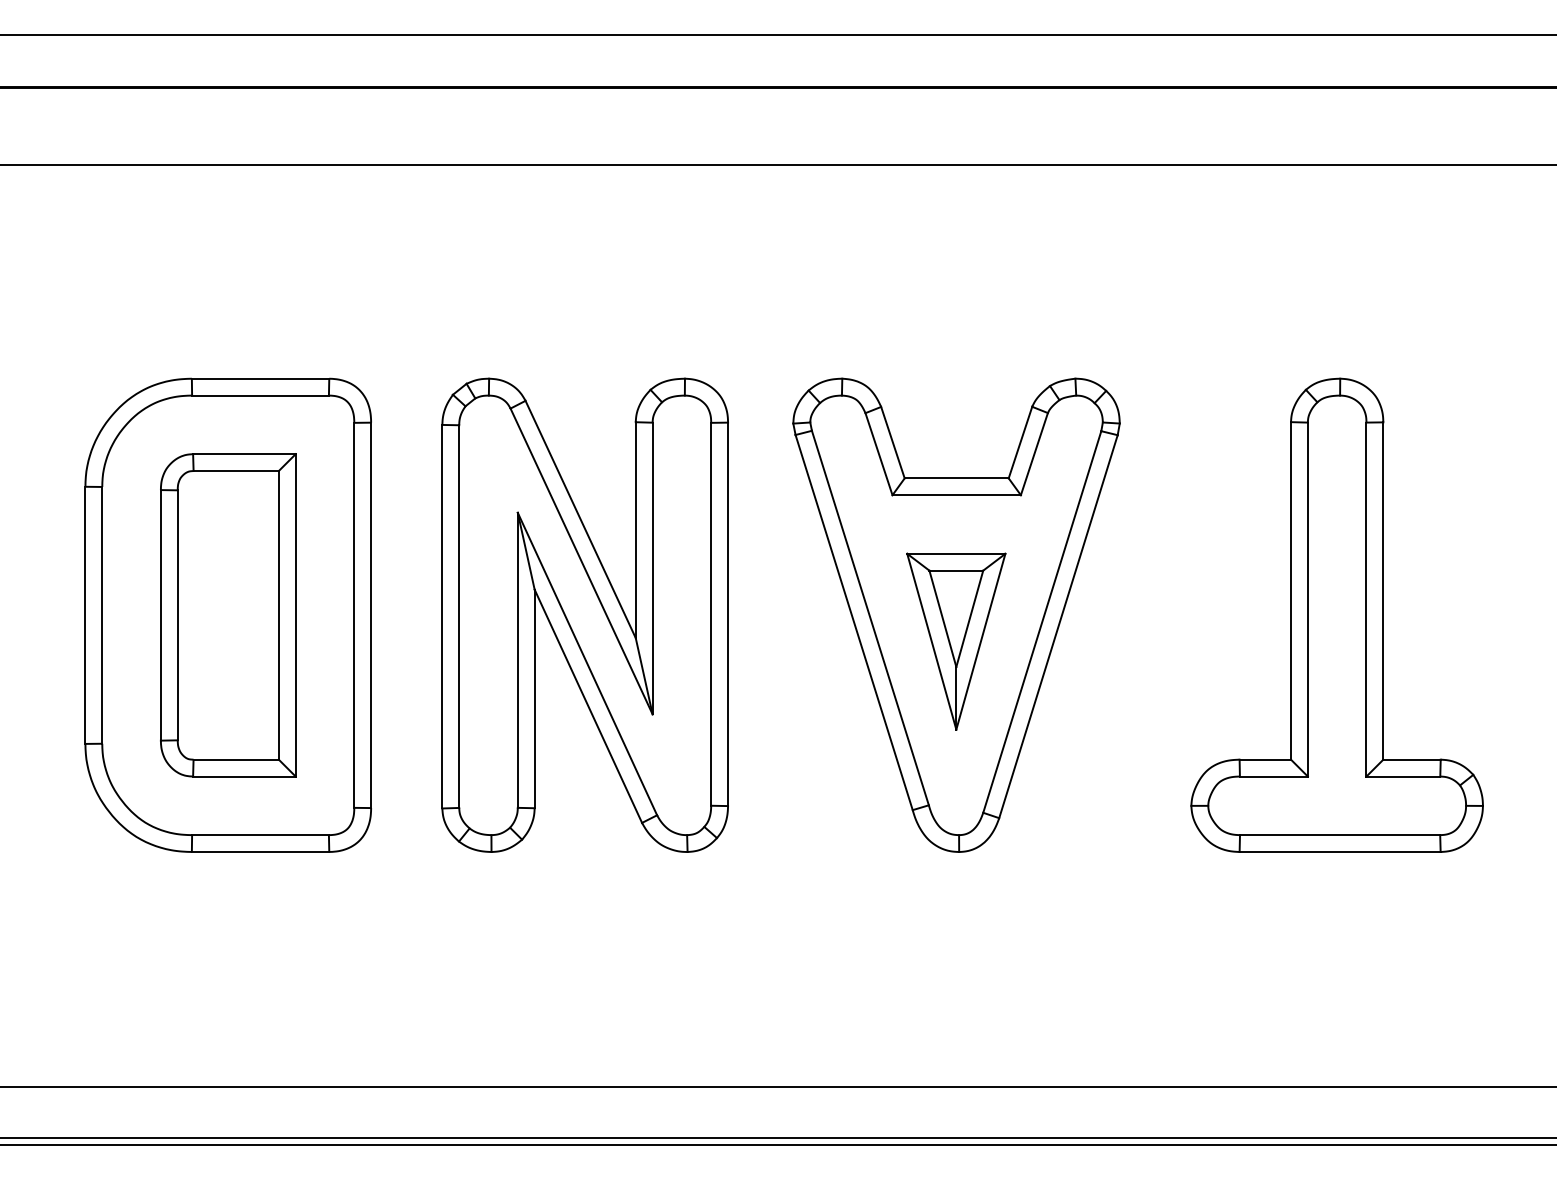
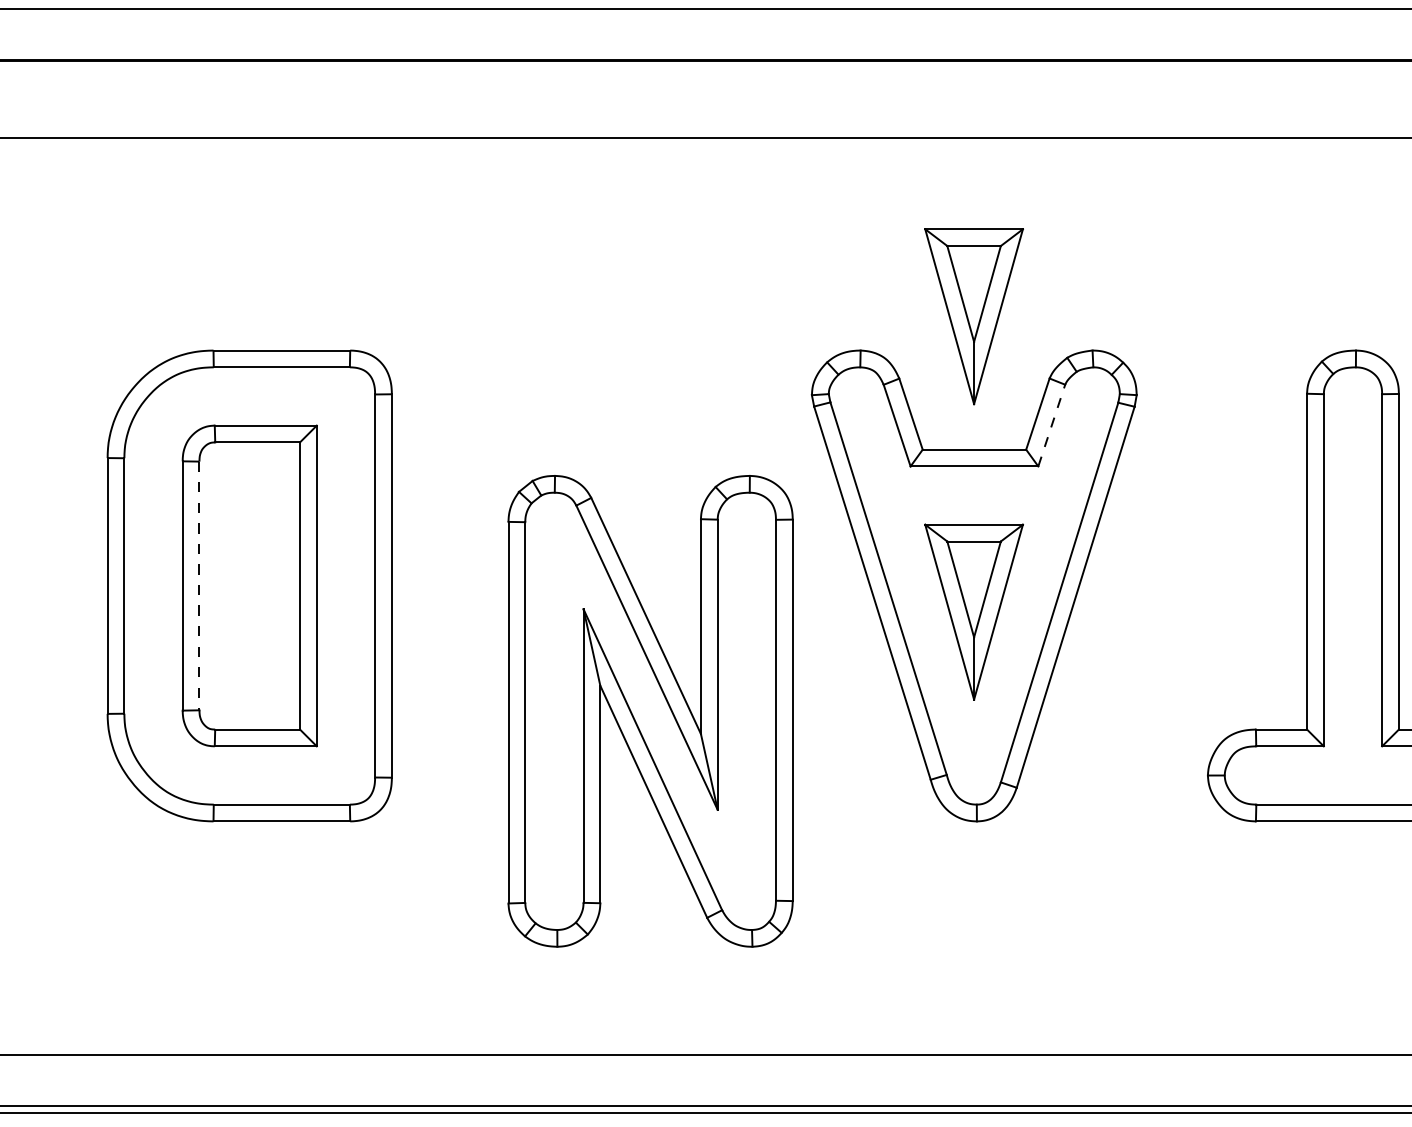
part: (956, 344) -> (974, 316), added
line: (1034, 453) -> (1051, 424), solid -> dashed
part: (584, 614) -> (649, 710), moved
line: (177, 615) -> (199, 586), solid -> dashed

